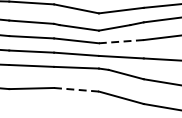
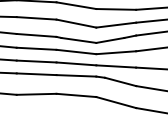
line: (121, 41) -> (116, 52), dashed -> solid
line: (76, 89) -> (76, 95), dashed -> solid

